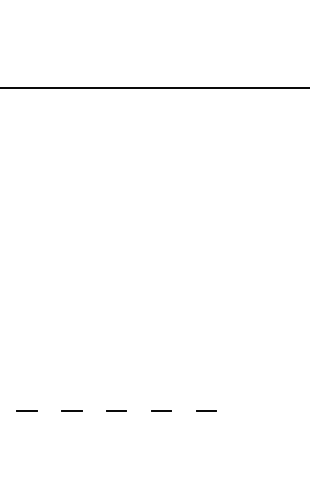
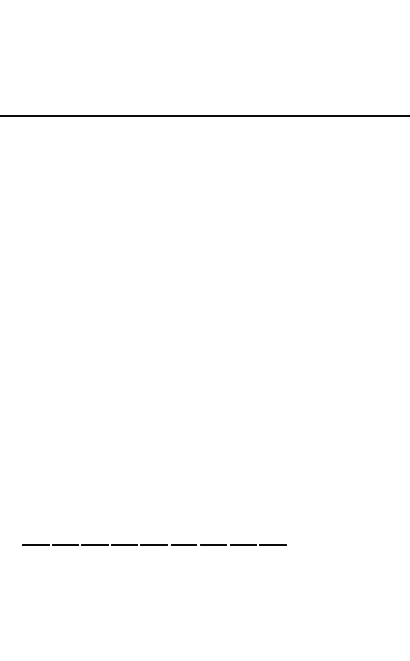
line: (49, 411) -> (65, 544), added
line: (94, 411) -> (124, 544), added
line: (138, 411) -> (183, 544), added
line: (184, 411) -> (243, 544), added

